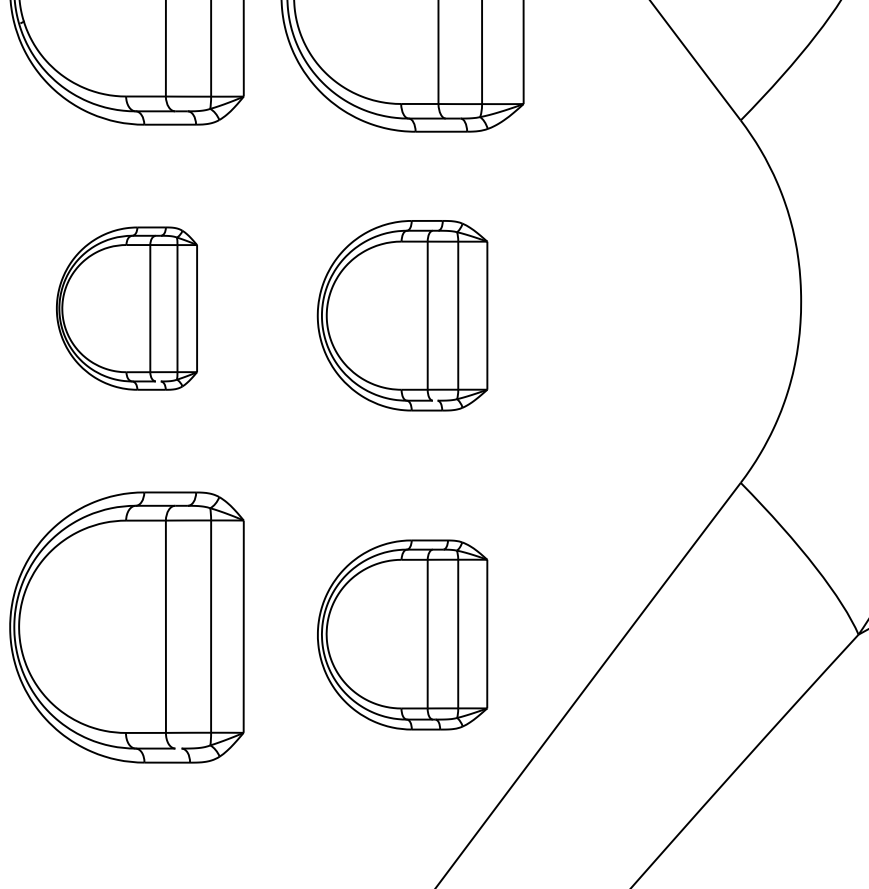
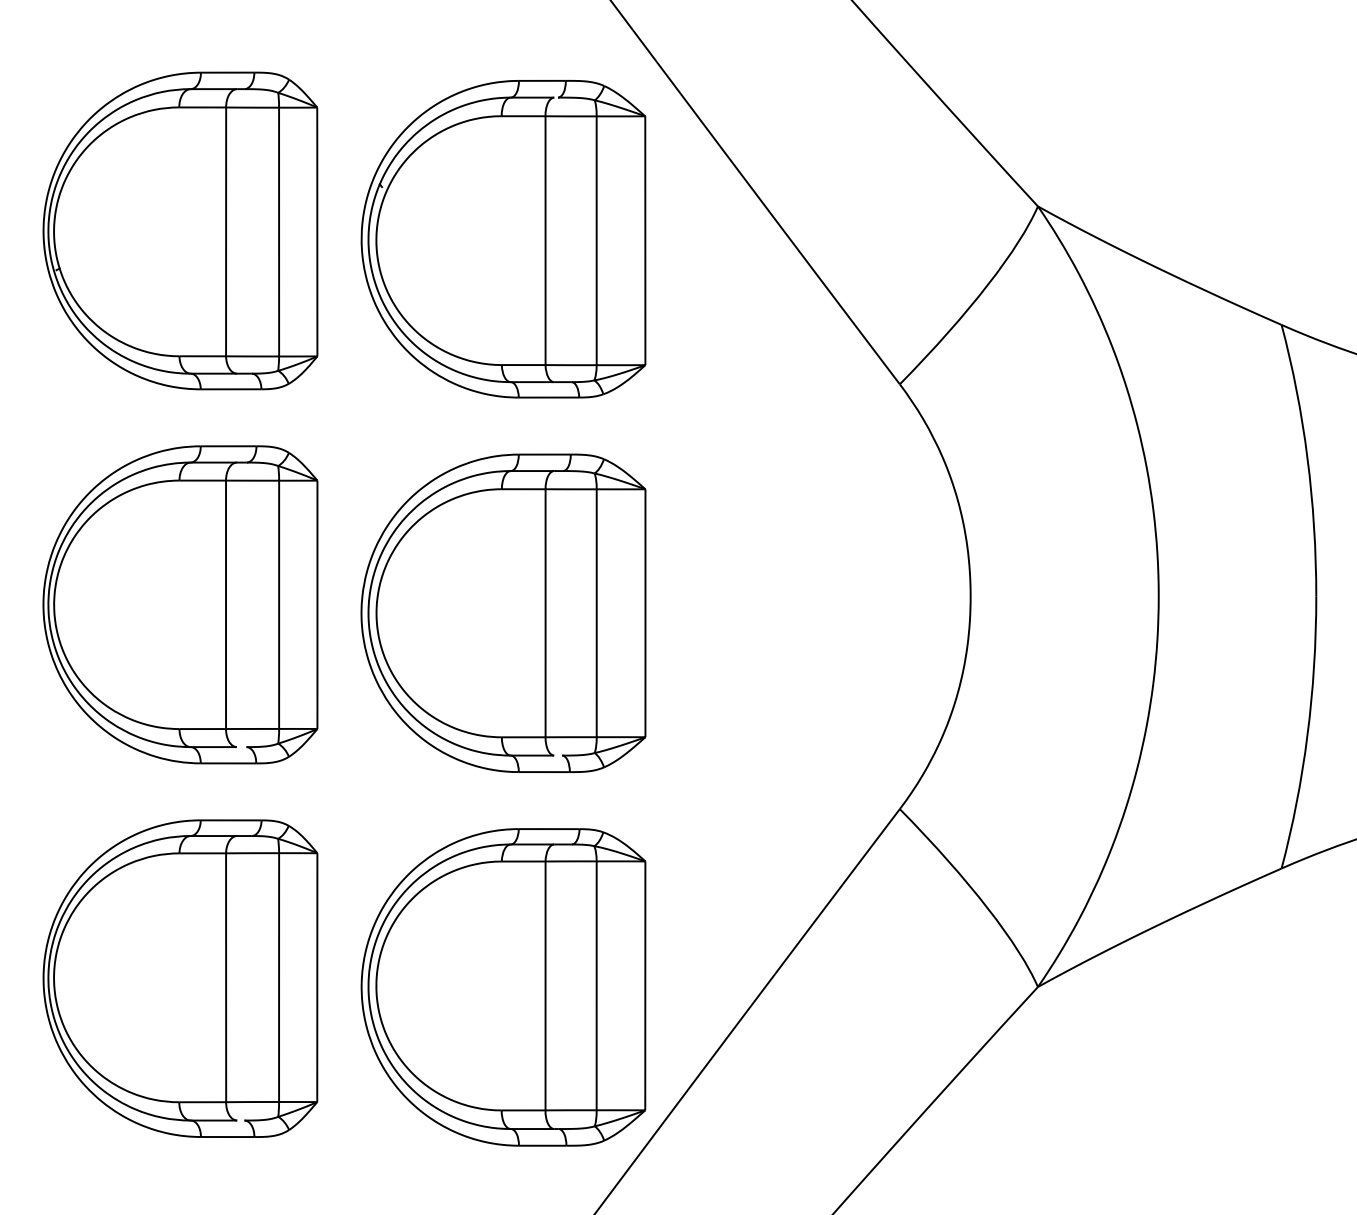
part: (126, 308) -> (180, 604), size x1.67
part: (402, 315) -> (503, 612), size x1.43
part: (402, 635) -> (503, 987), size x1.43

